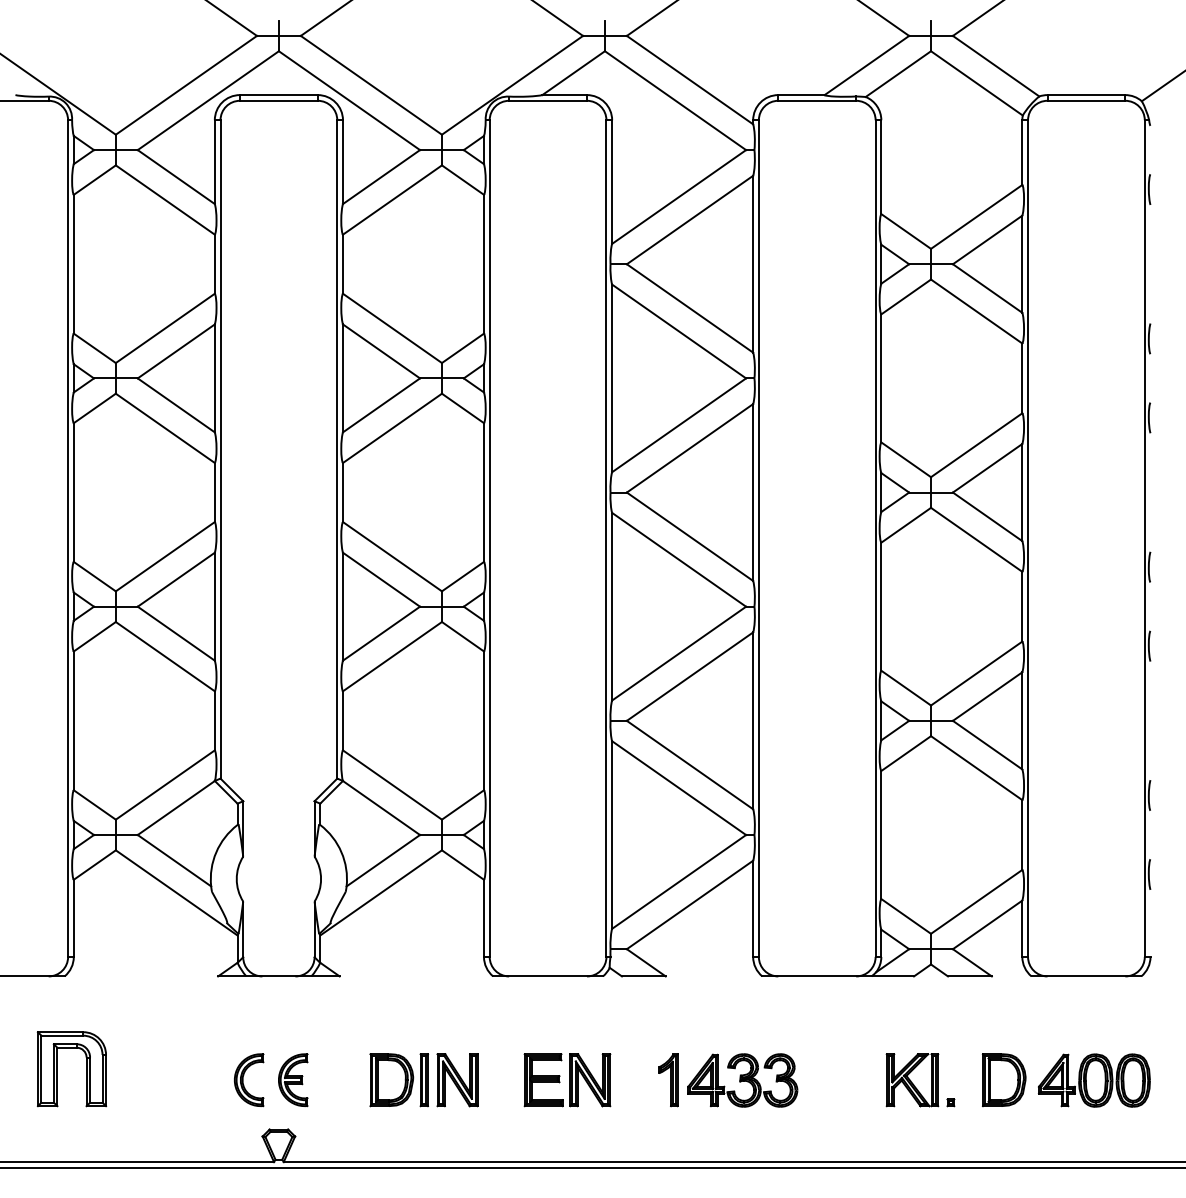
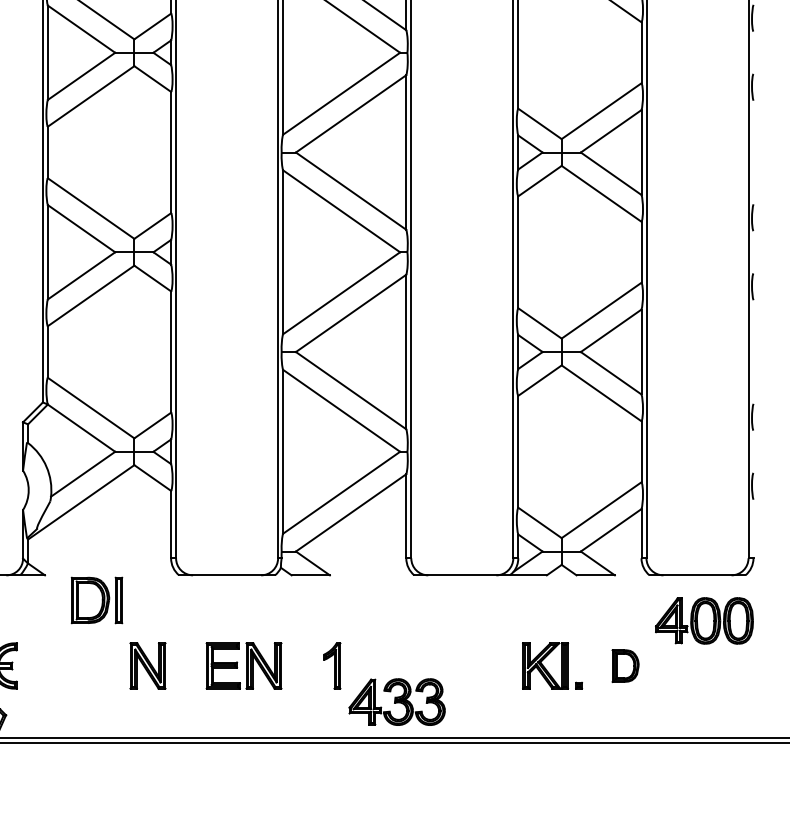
part: (398, 1080) -> (96, 600), moved
part: (742, 1080) -> (396, 702), moved
part: (1003, 1080) -> (625, 666), size x0.7
part: (1094, 1080) -> (704, 620), moved

